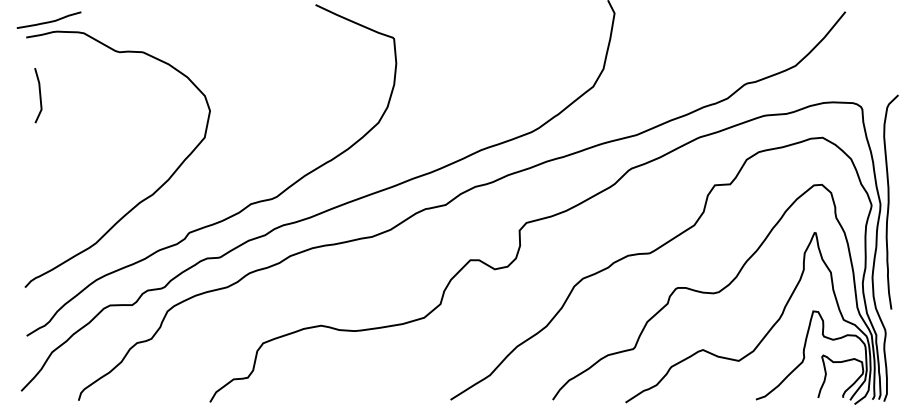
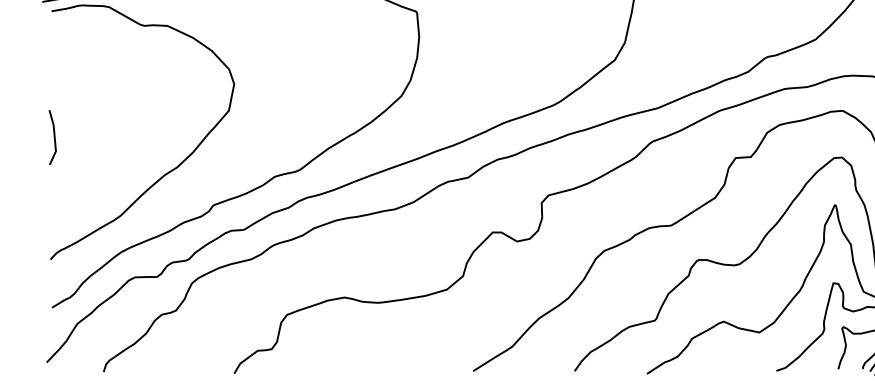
line: (39, 95) -> (53, 137), moved

